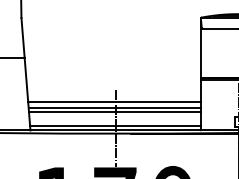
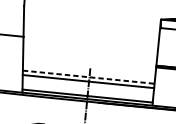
line: (115, 101) -> (89, 77), solid -> dashed
line: (114, 111) -> (87, 84), removed

